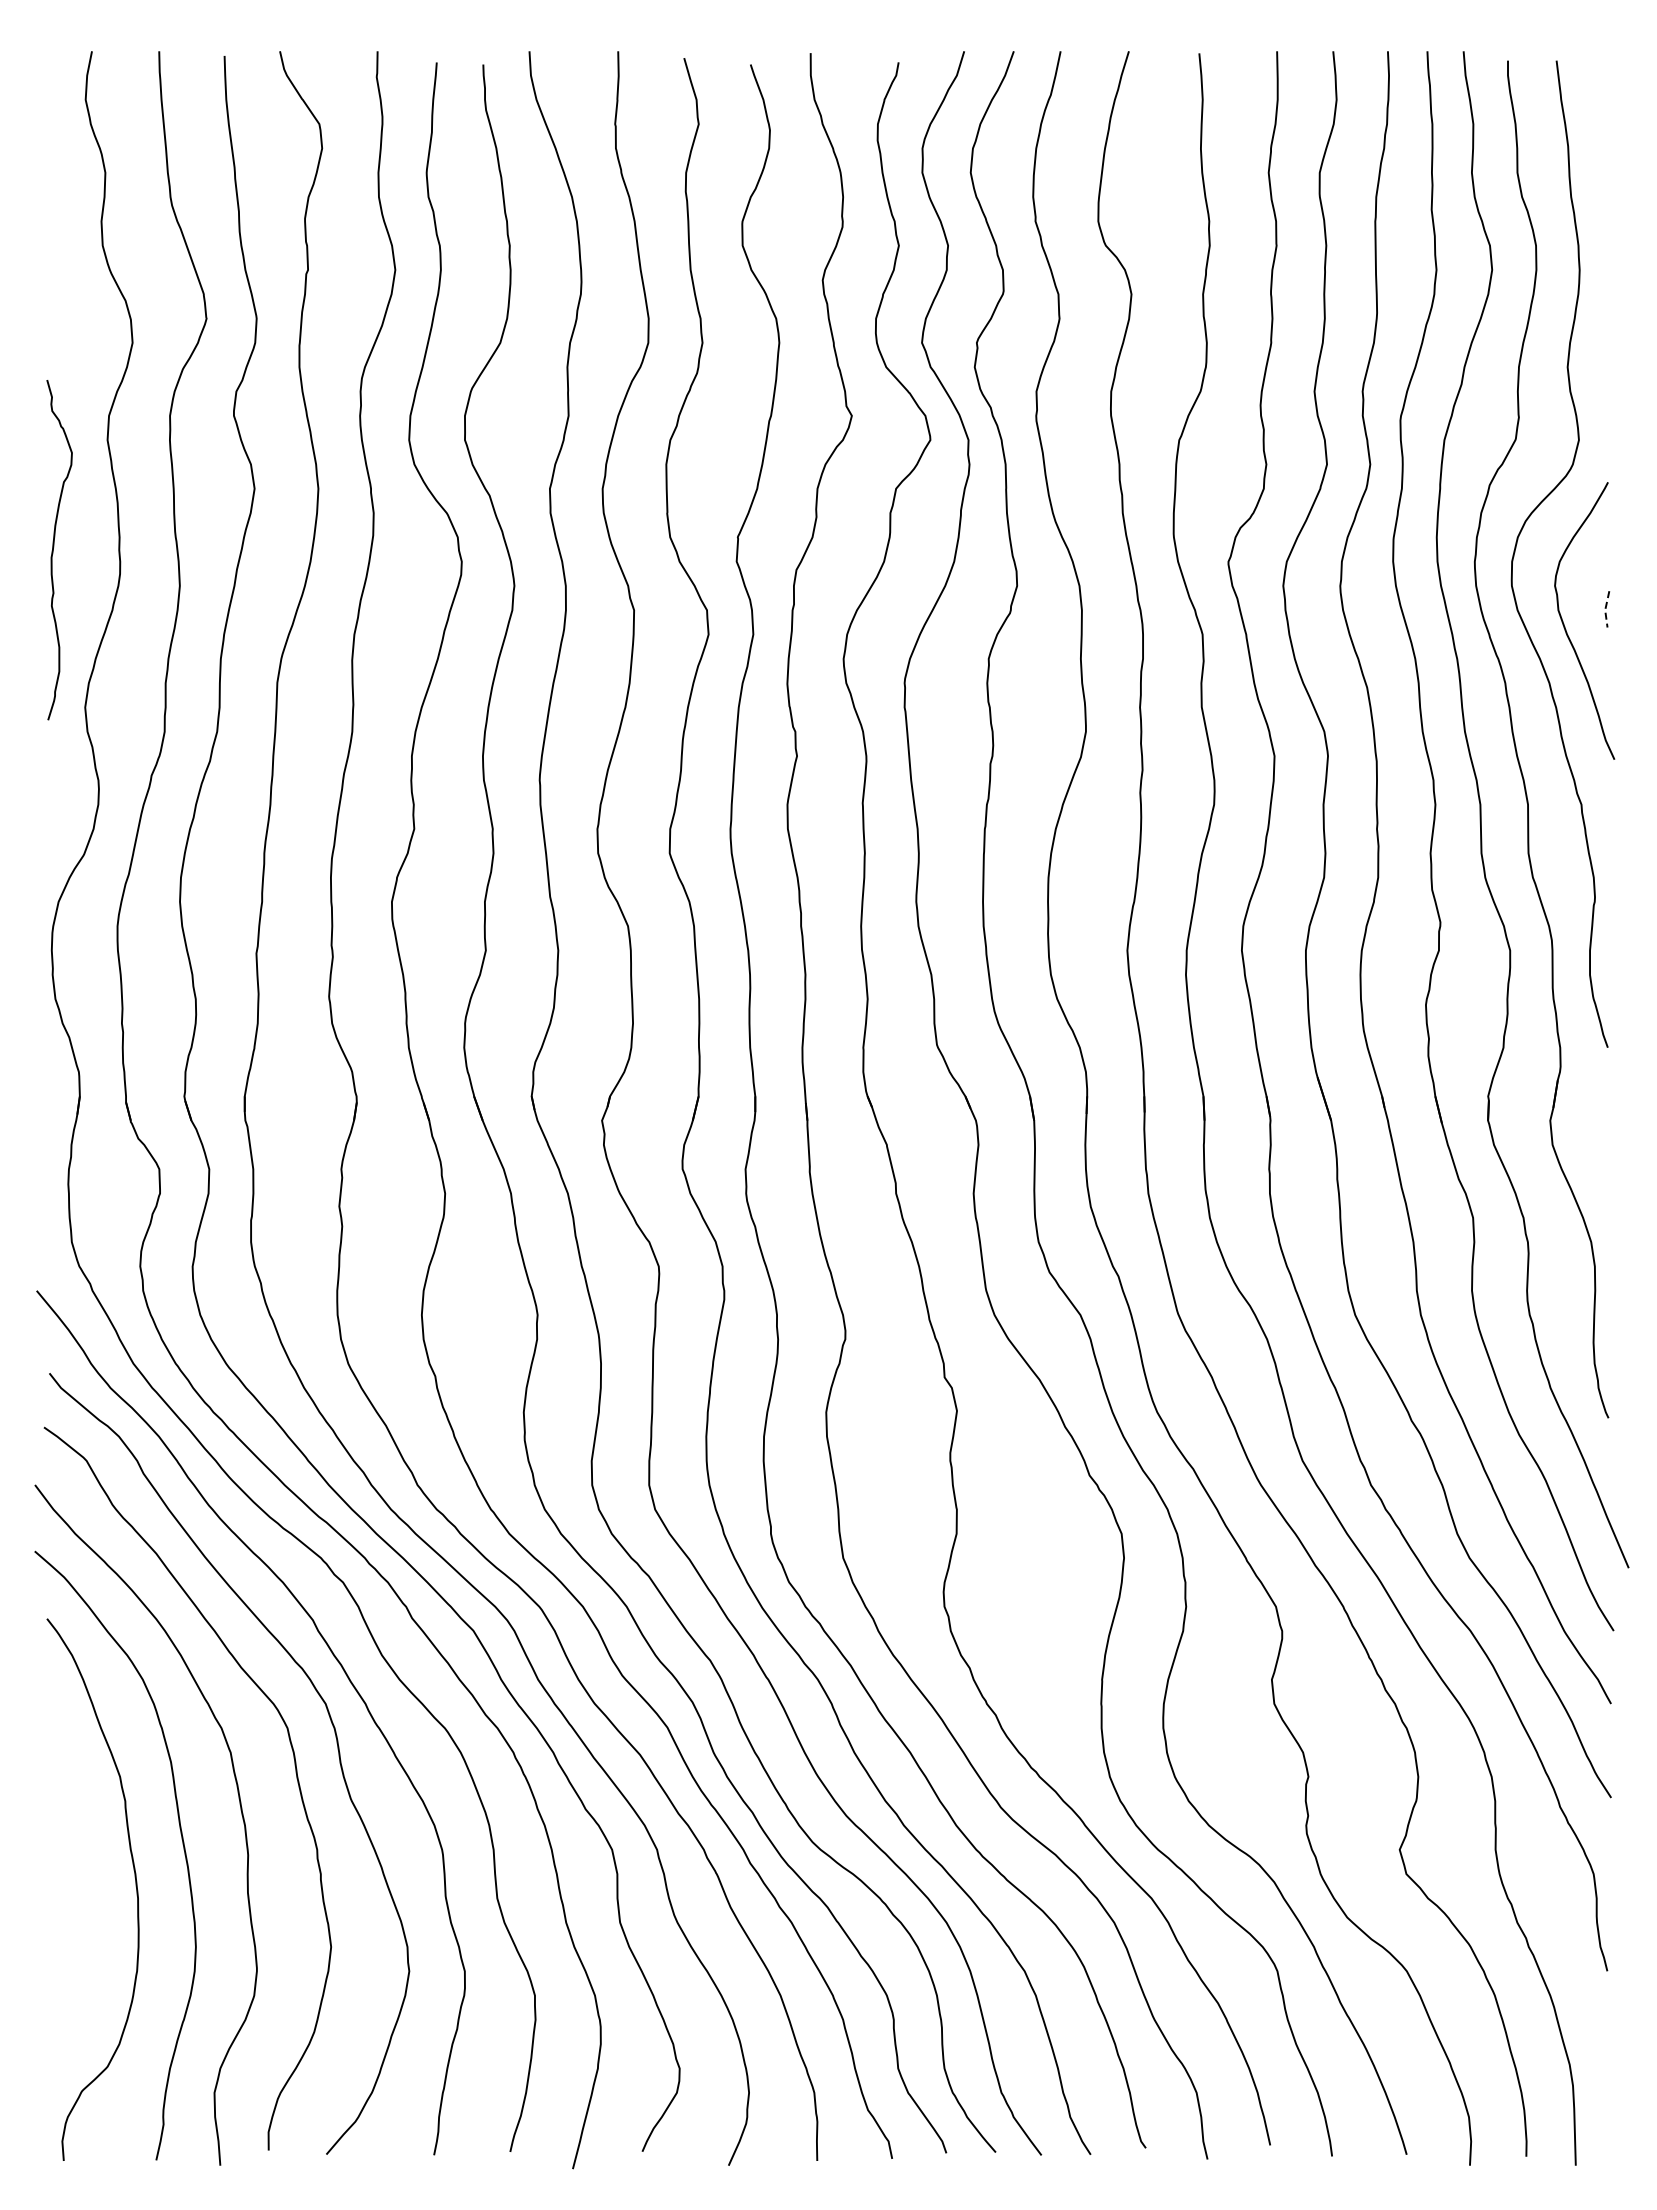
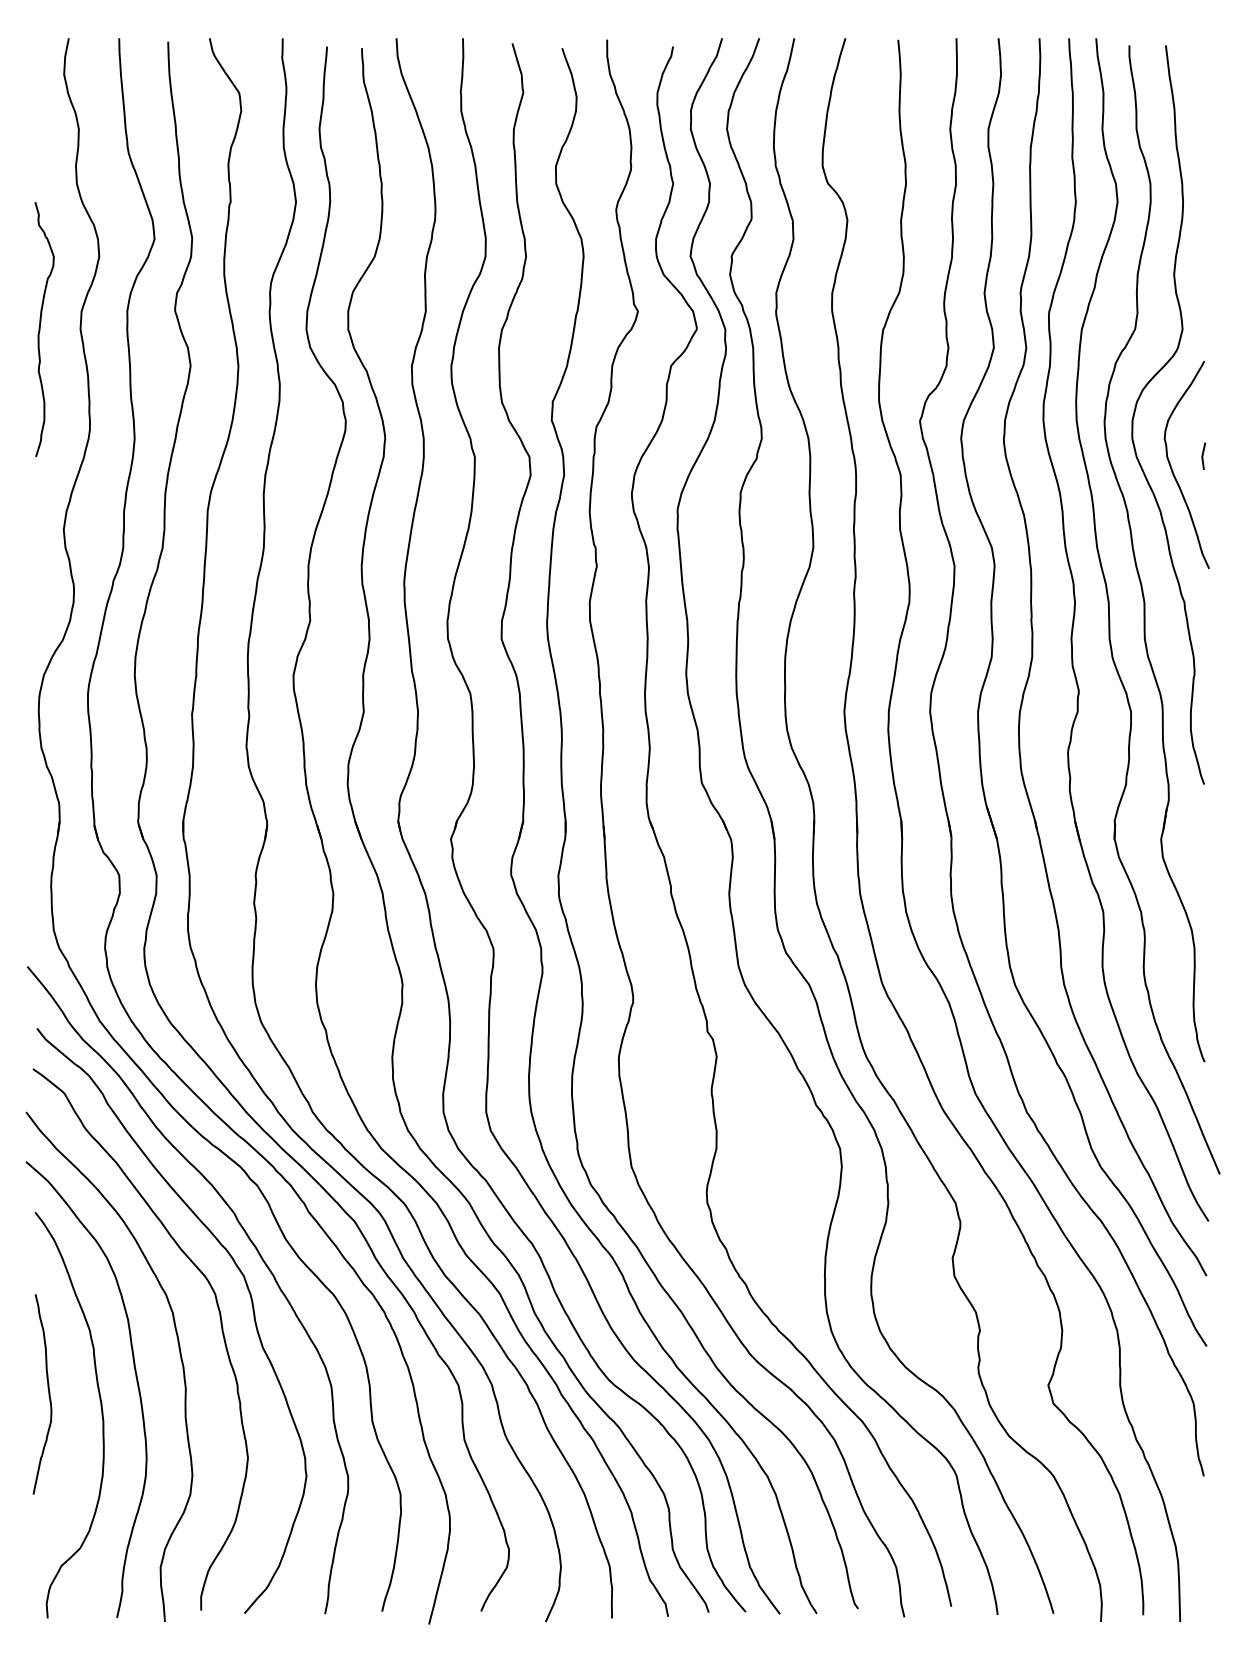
curve: (54, 547) -> (40, 327), moved
line: (1605, 610) -> (1202, 457), dashed -> solid
curve: (64, 1858) -> (48, 1391), added

